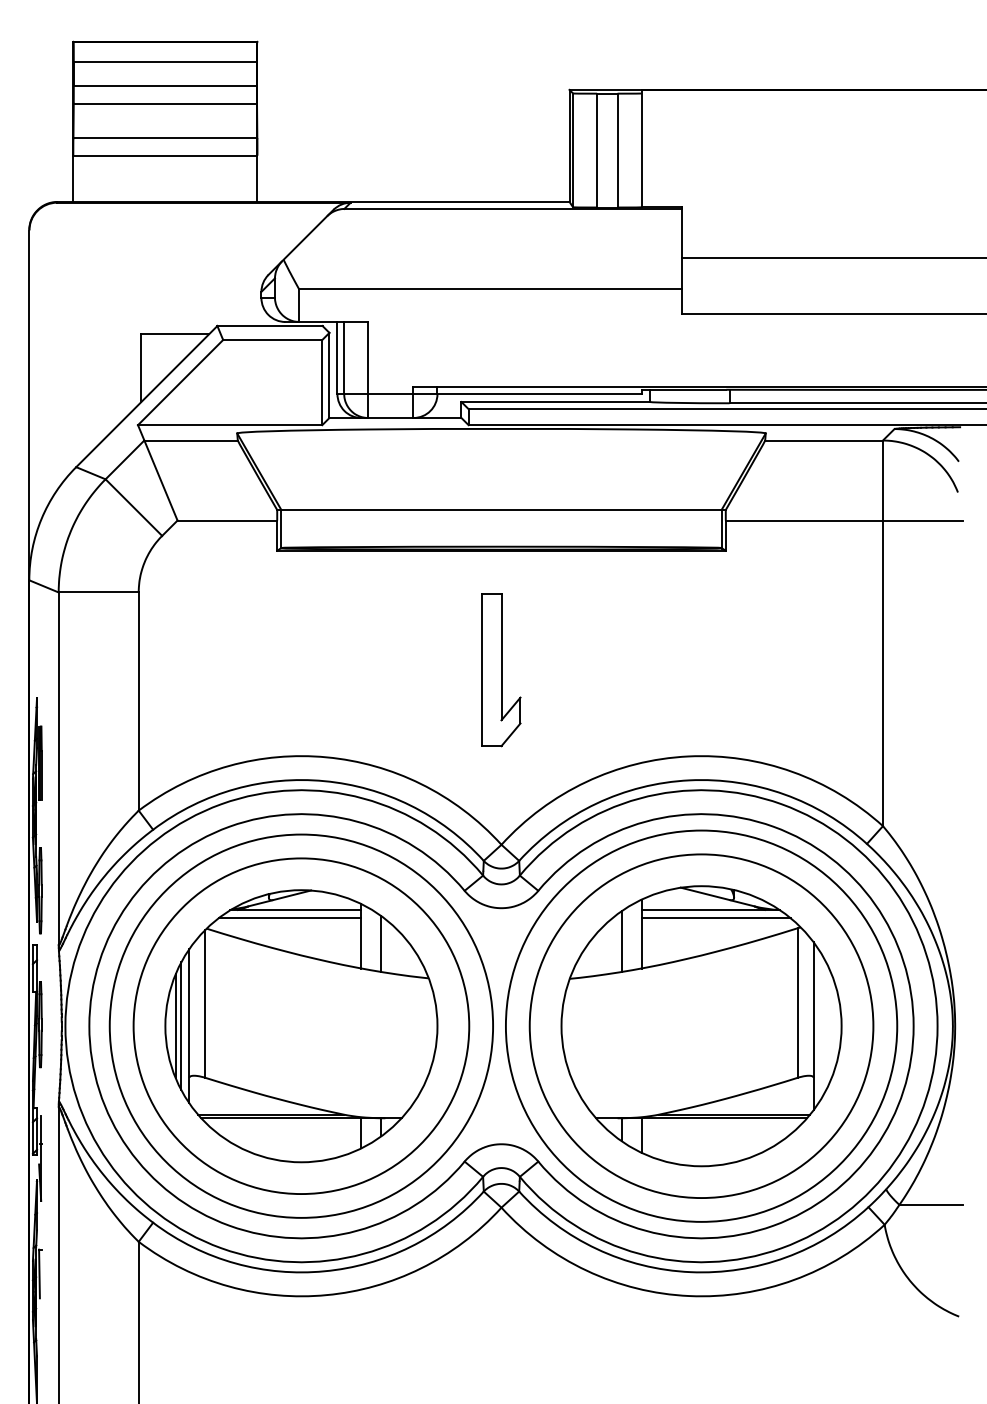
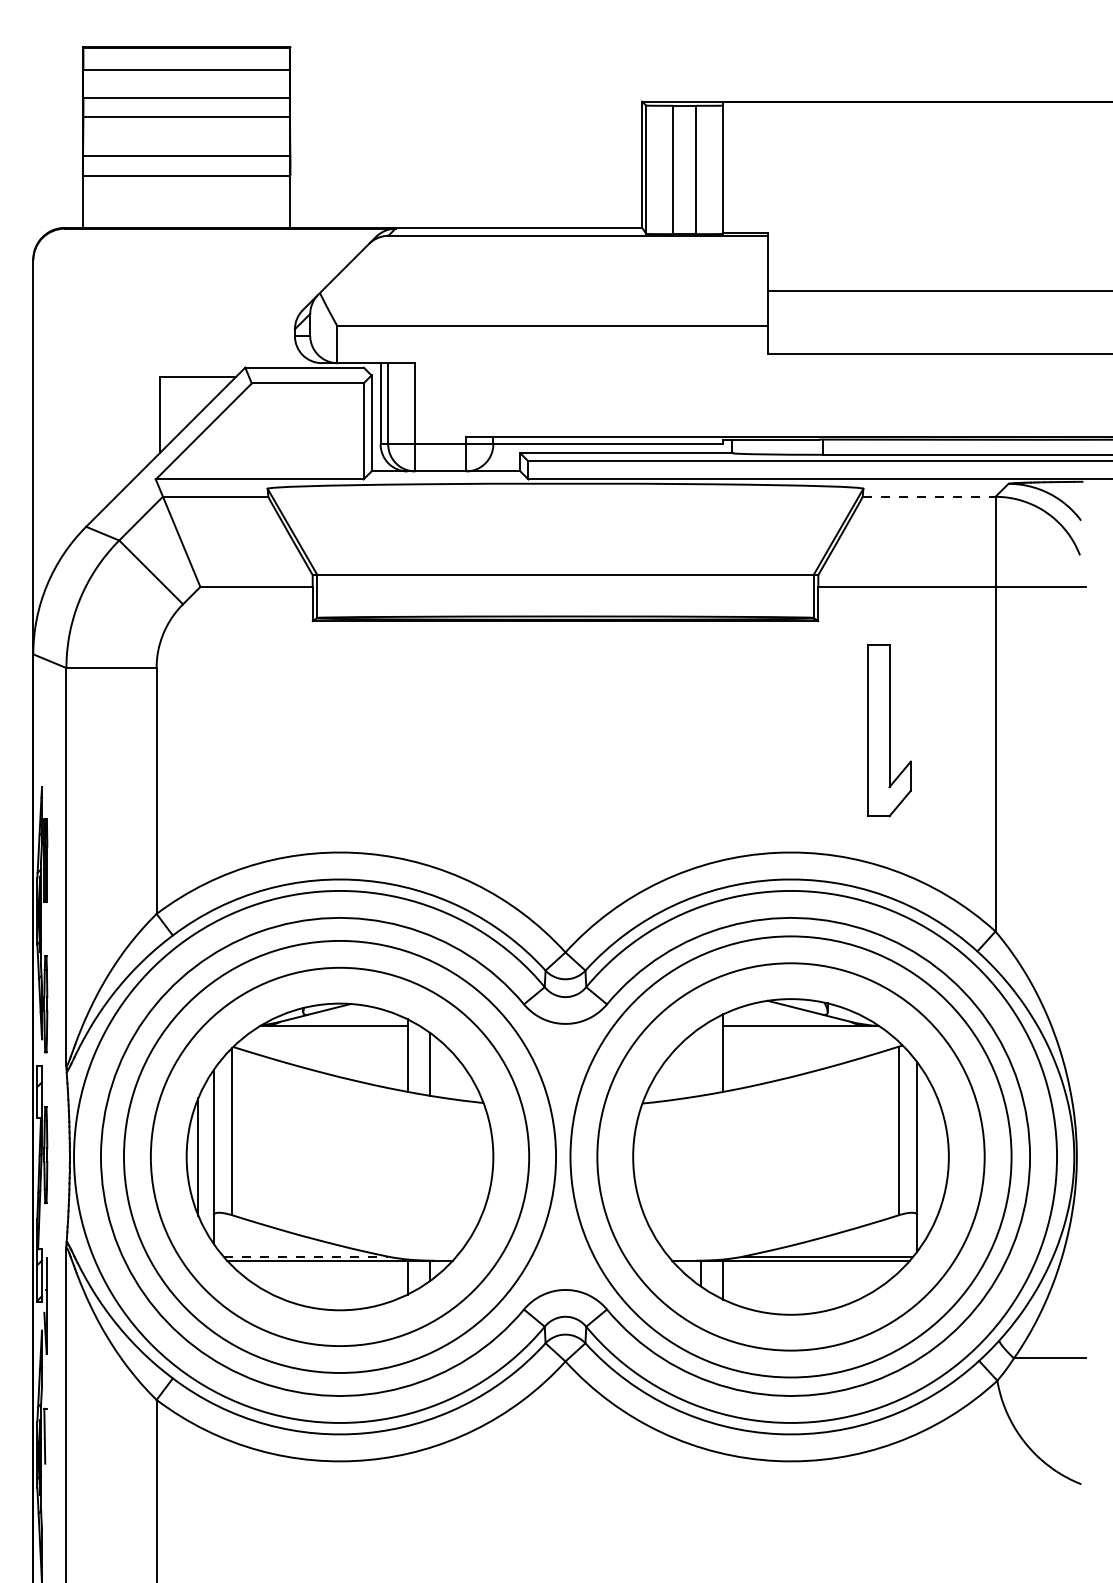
line: (824, 440) -> (929, 496), solid -> dashed
part: (501, 670) -> (889, 730), moved
line: (289, 918) -> (326, 1035), removed
line: (716, 918) -> (807, 1035), removed
line: (621, 941) -> (700, 1061), removed
line: (181, 1025) -> (204, 1156), removed
line: (271, 1114) -> (306, 1256), solid -> dashed

